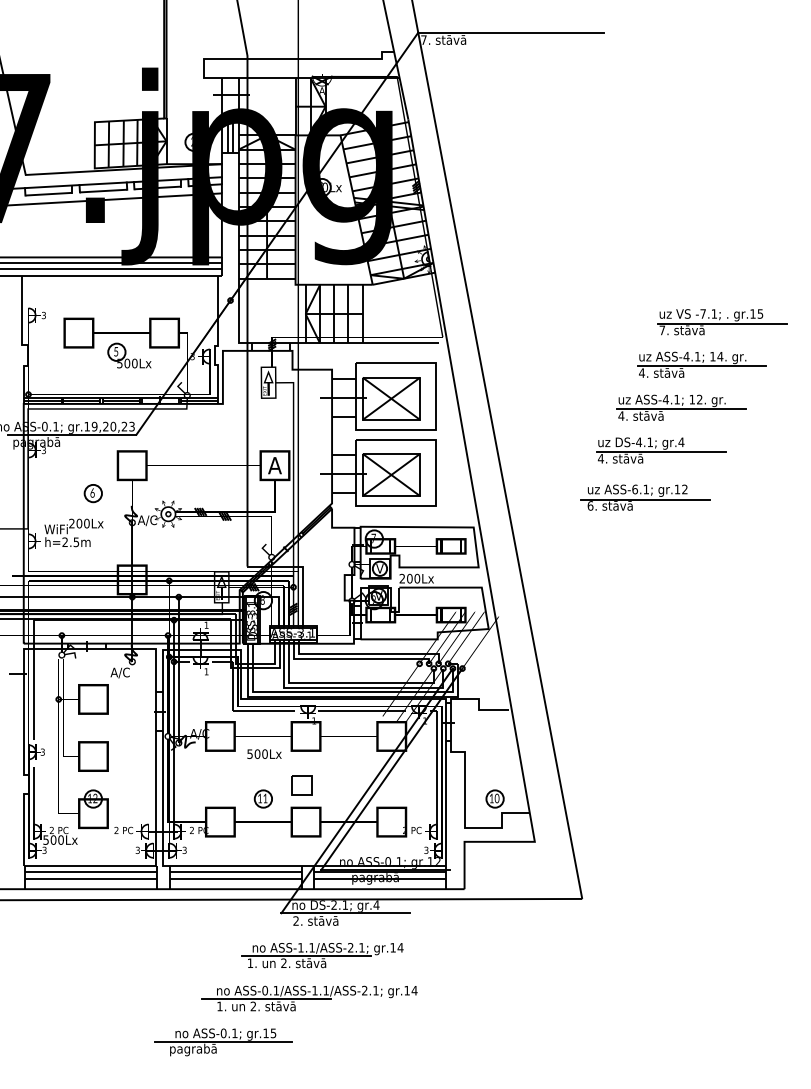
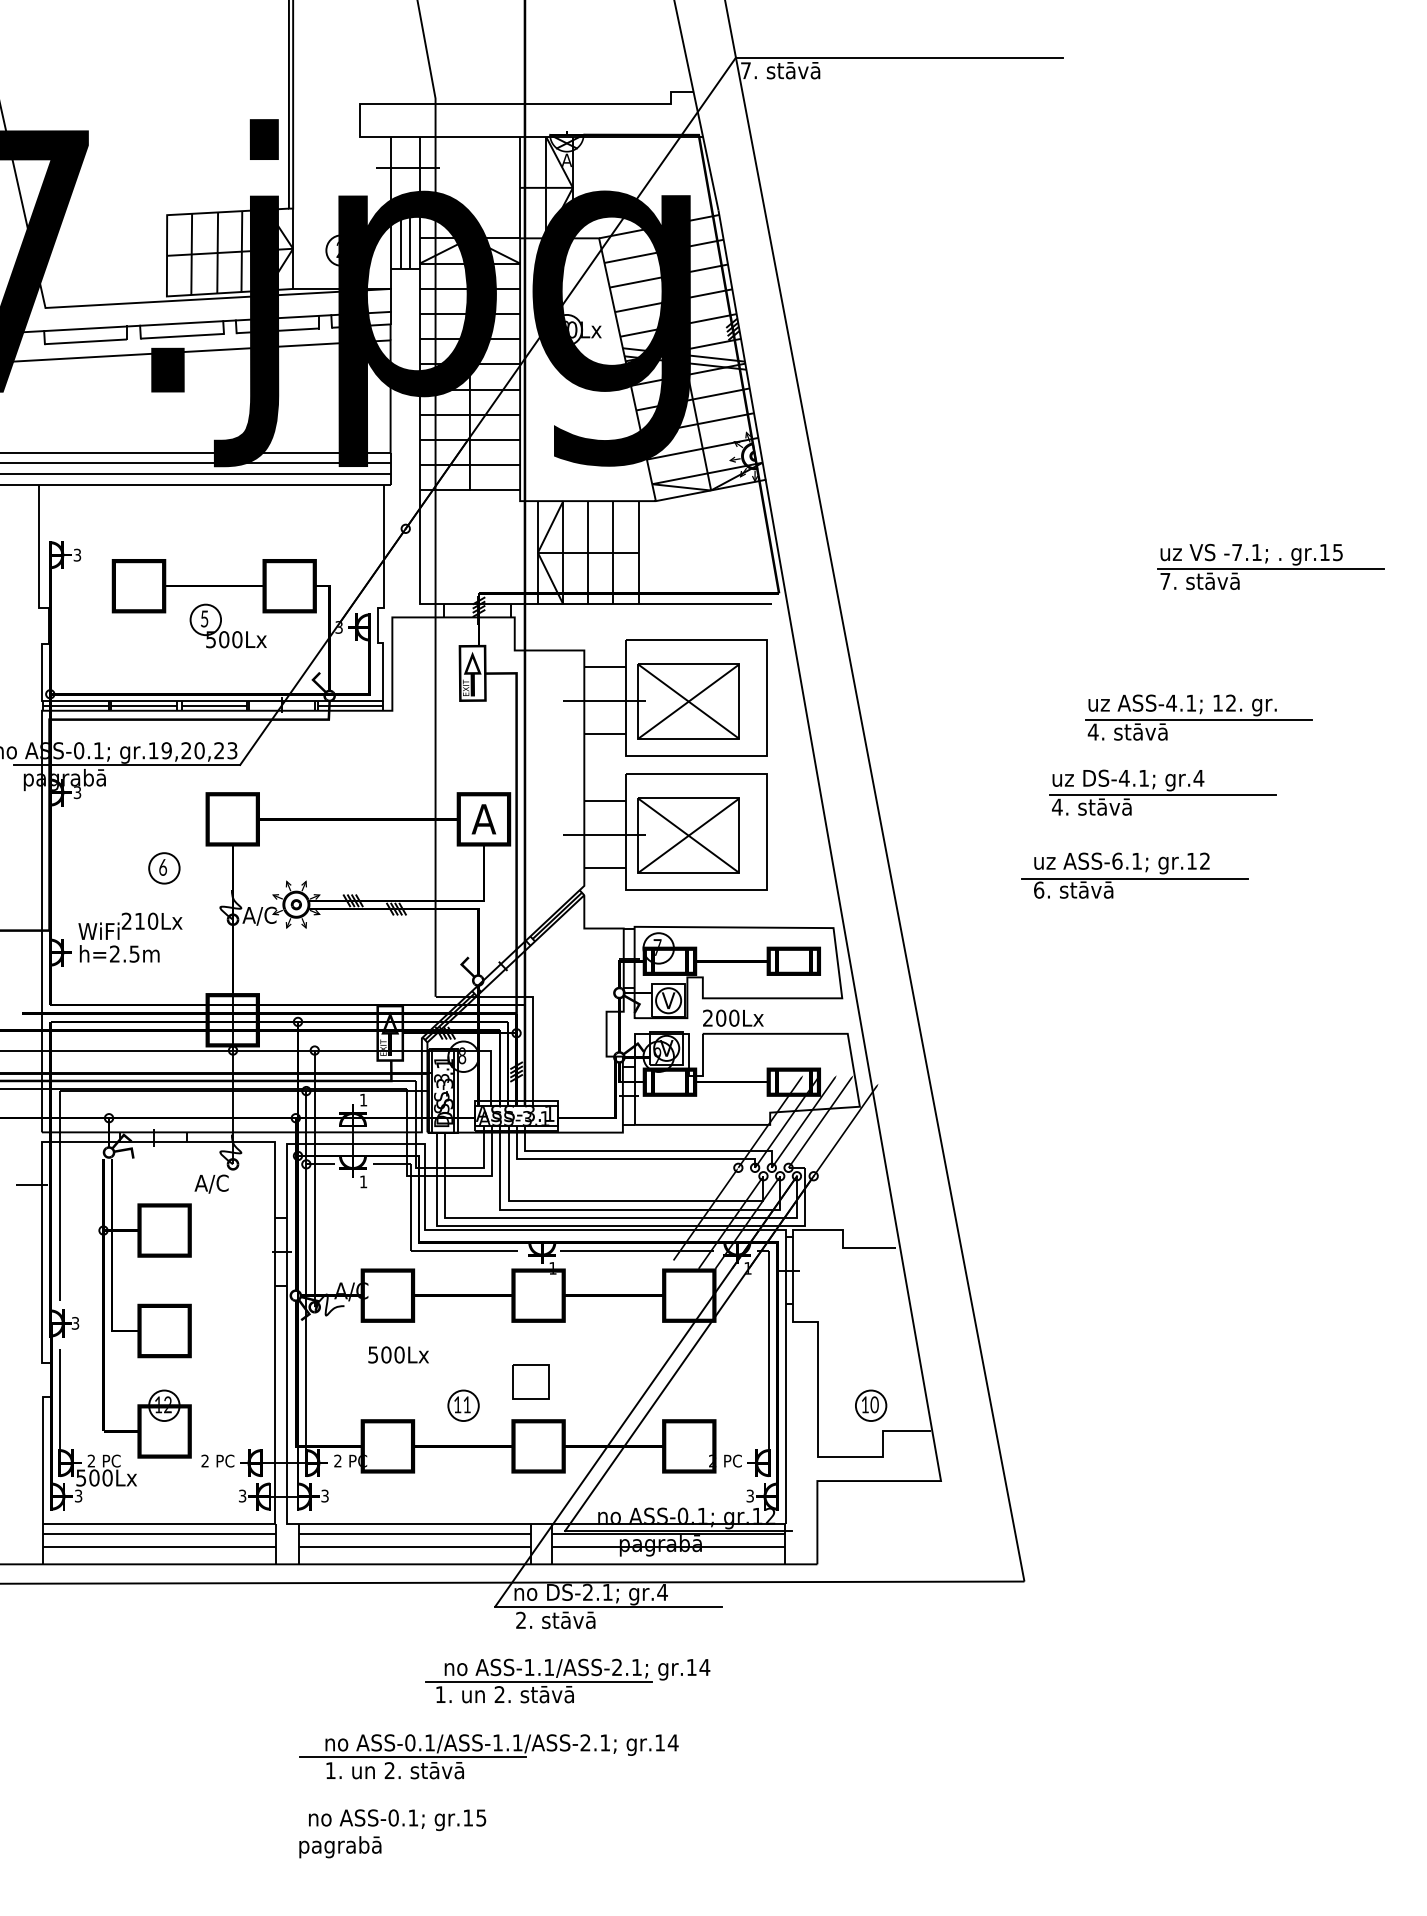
part: (701, 364) -> (1234, 641), removed
text: (79, 523) -> (140, 921), 200Lx -> 210Lx
text: (264, 753) -> (398, 1353), moved
part: (309, 998) -> (488, 1756), moved
line: (222, 1041) -> (391, 1832), removed

